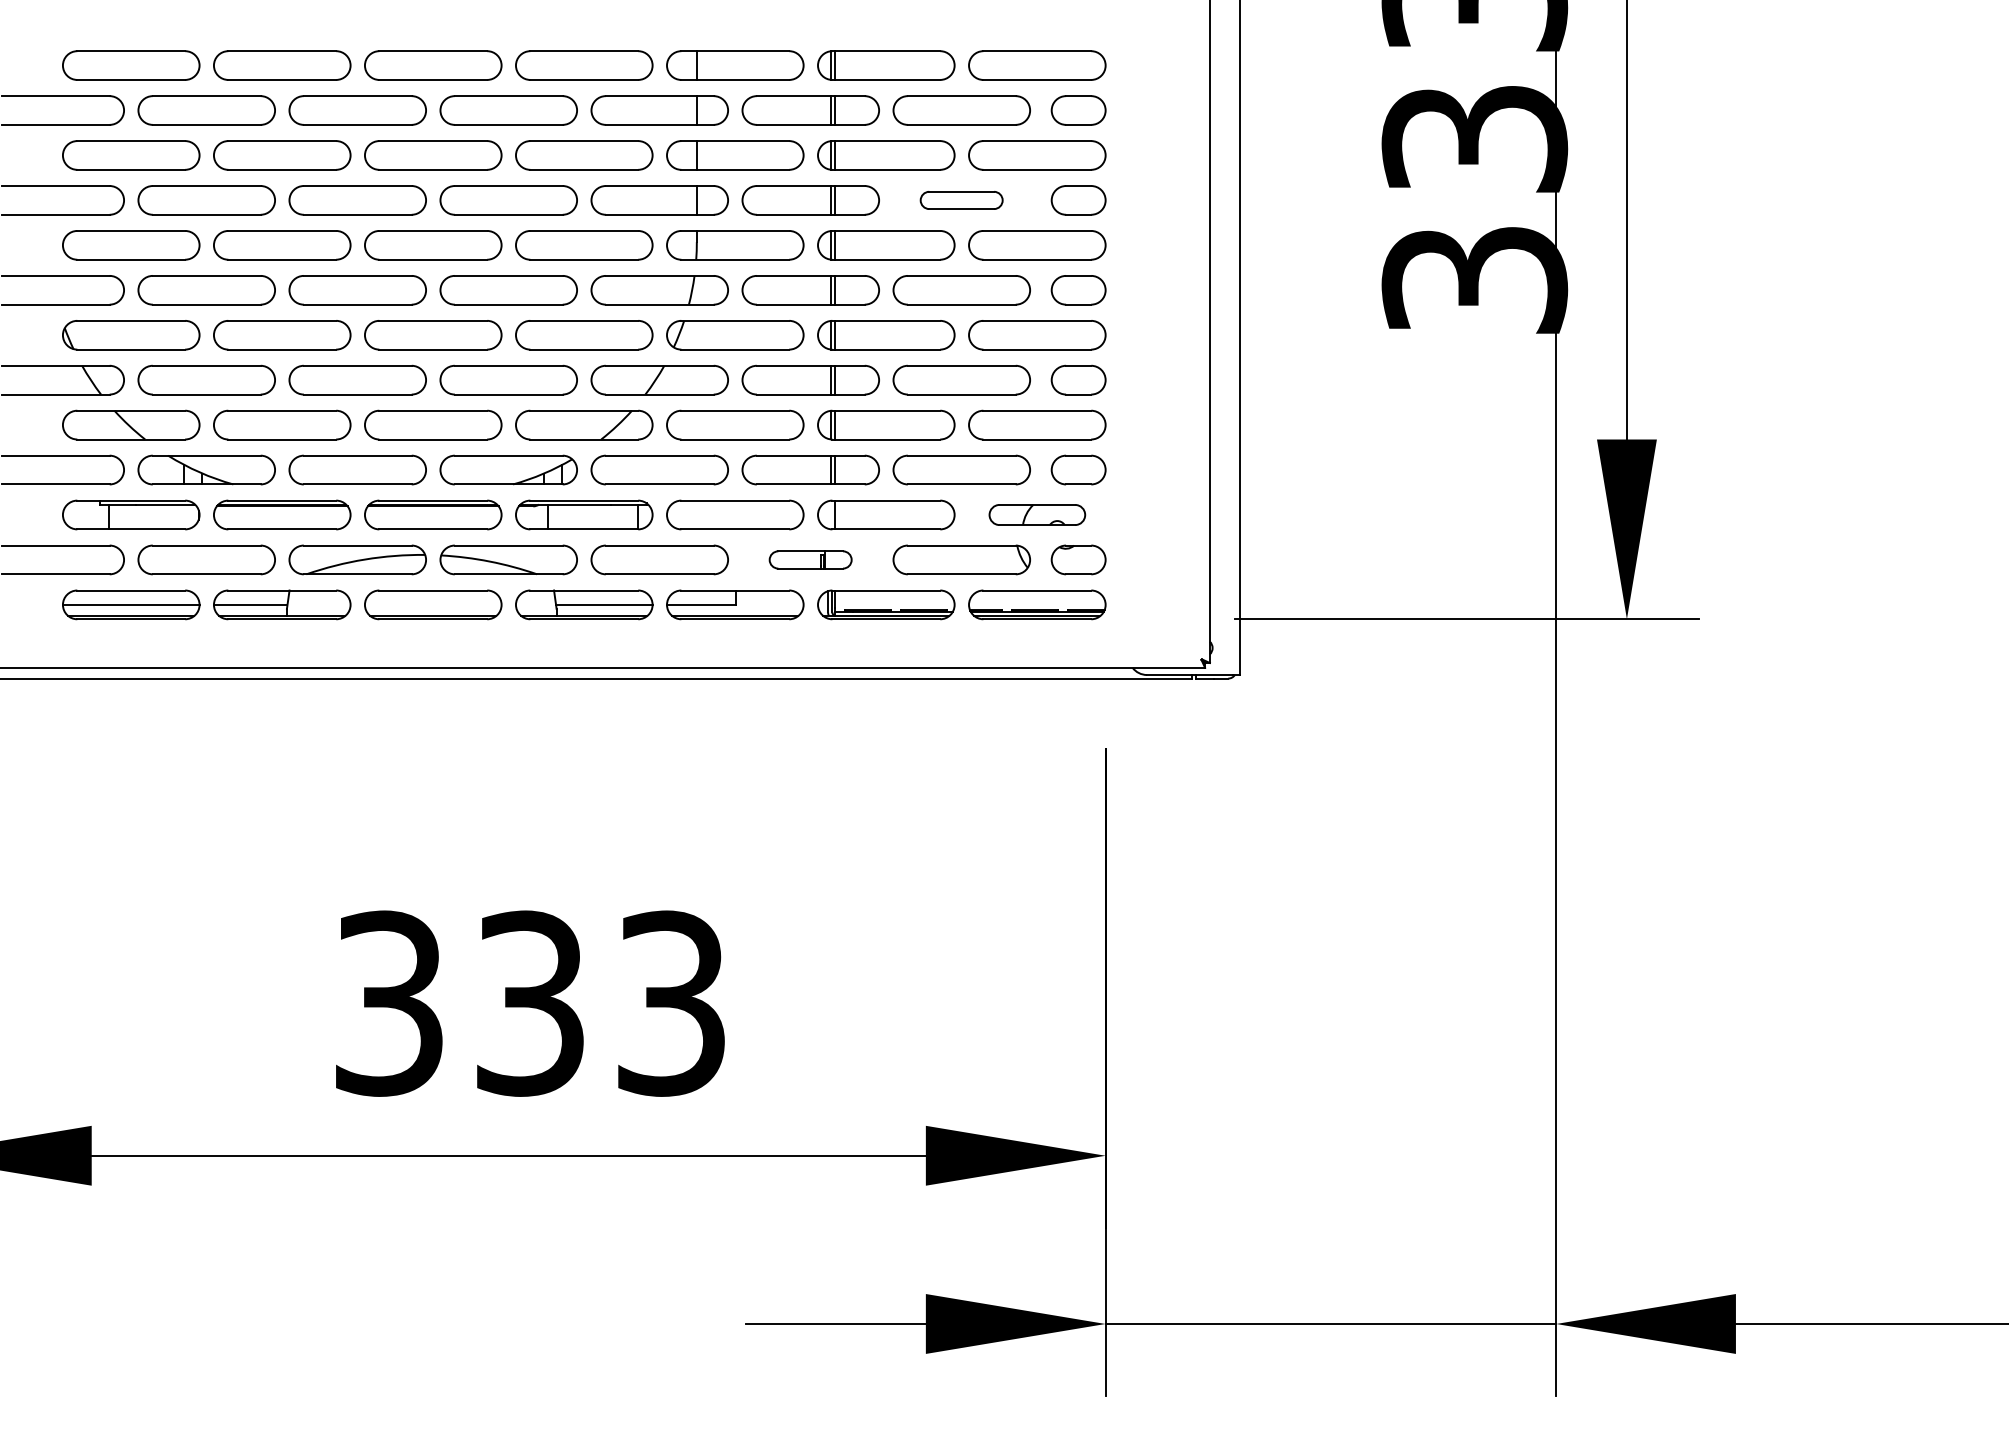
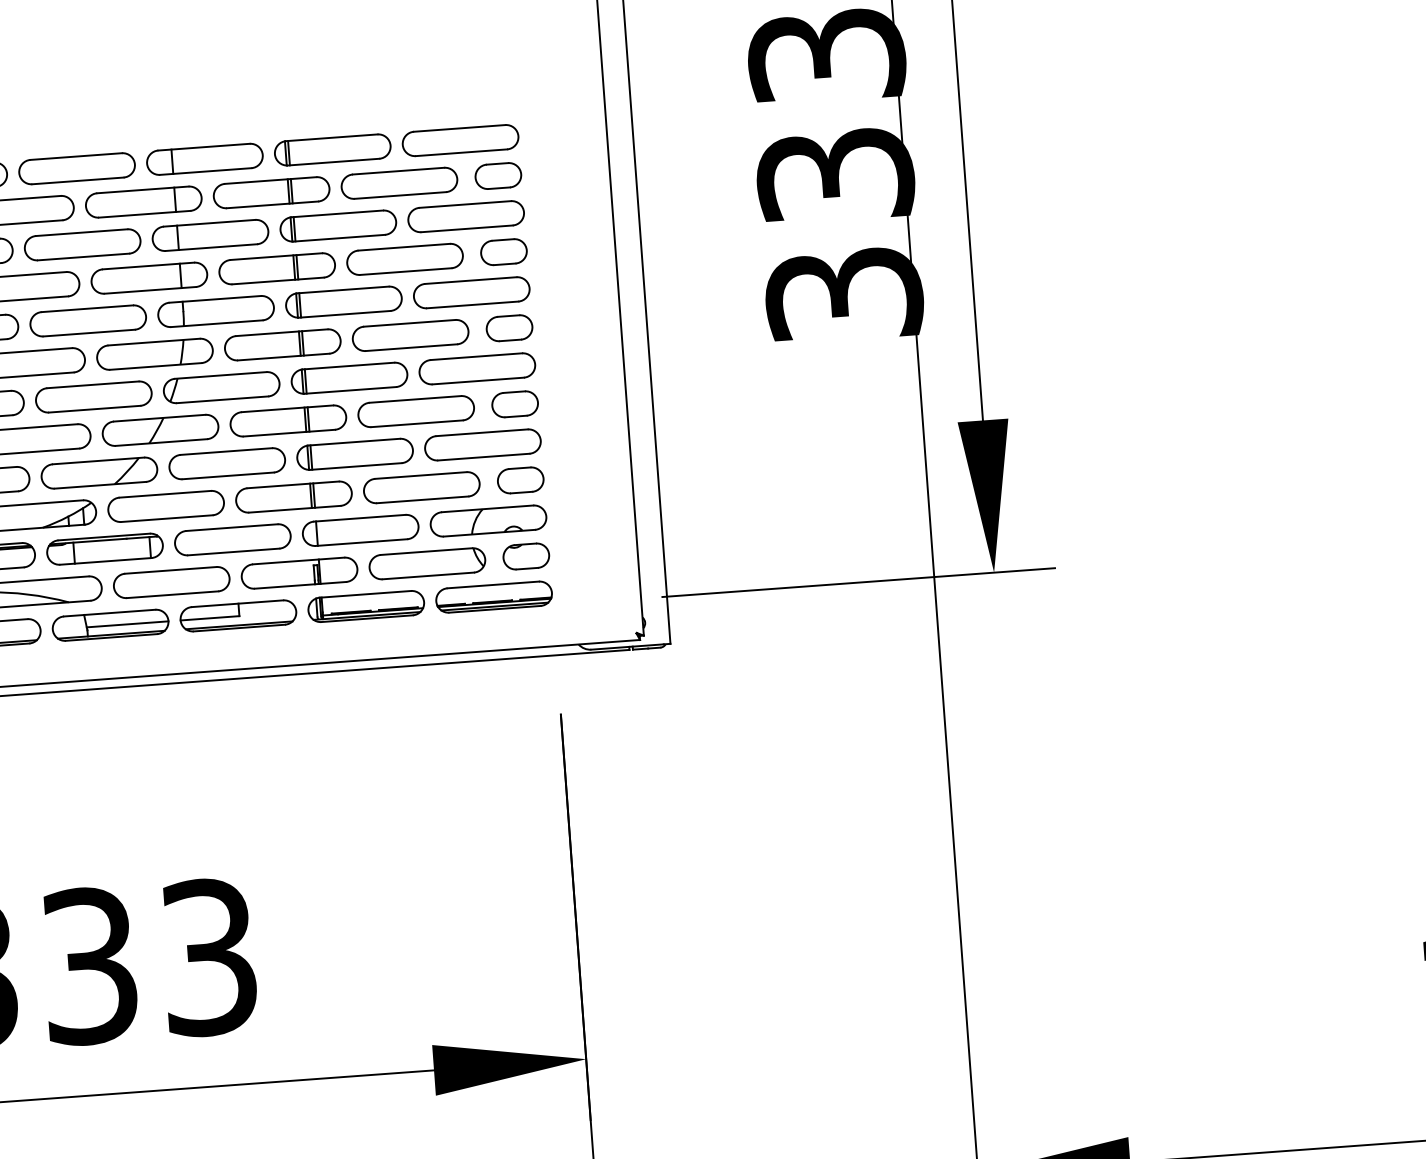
part: (961, 200) -> (404, 259), size x1.67
part: (1037, 514) -> (488, 520), size x1.43
part: (810, 559) -> (299, 572), size x1.67

